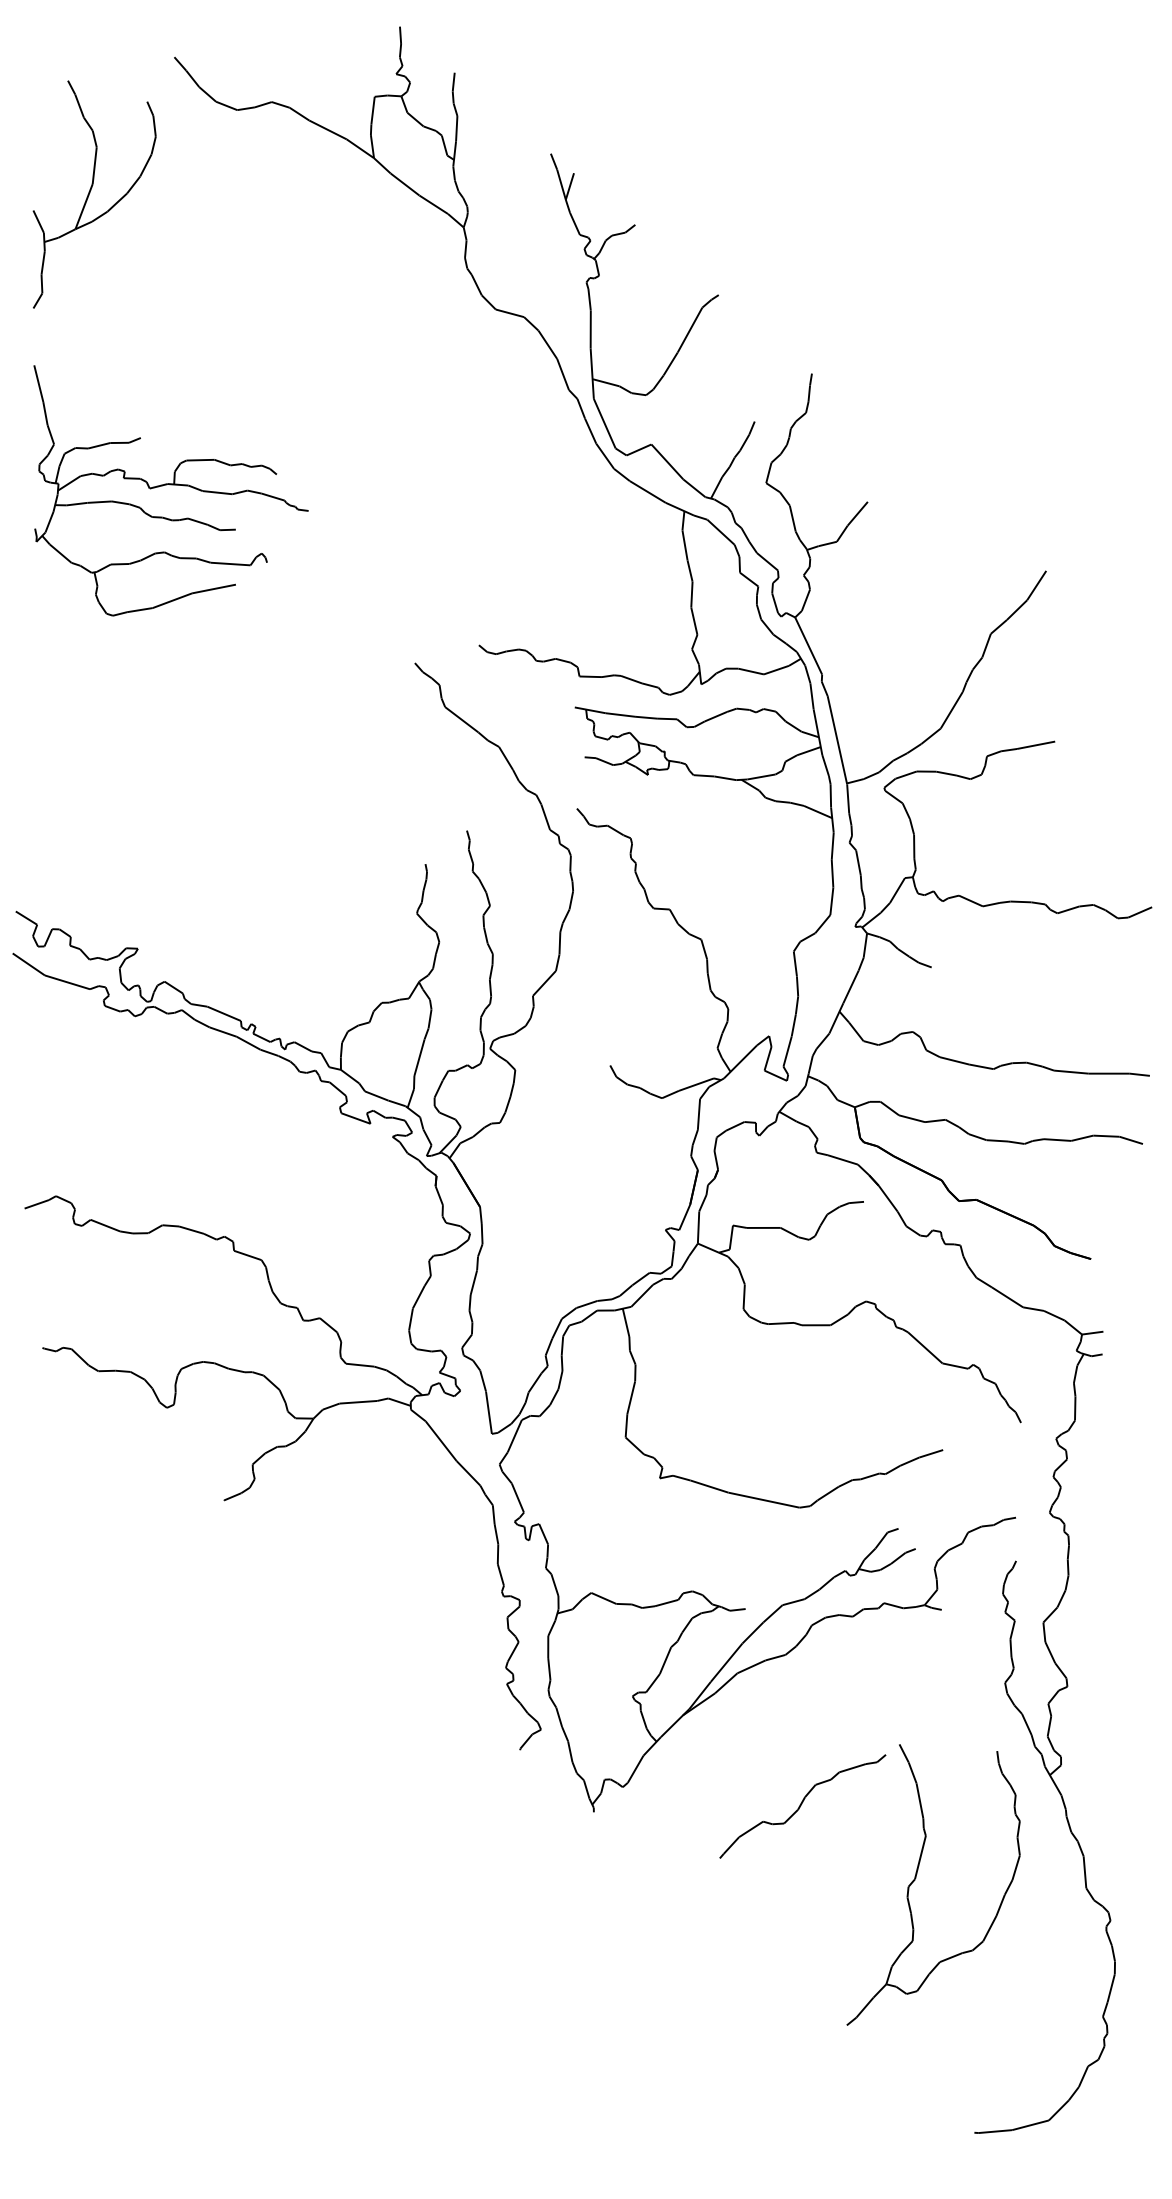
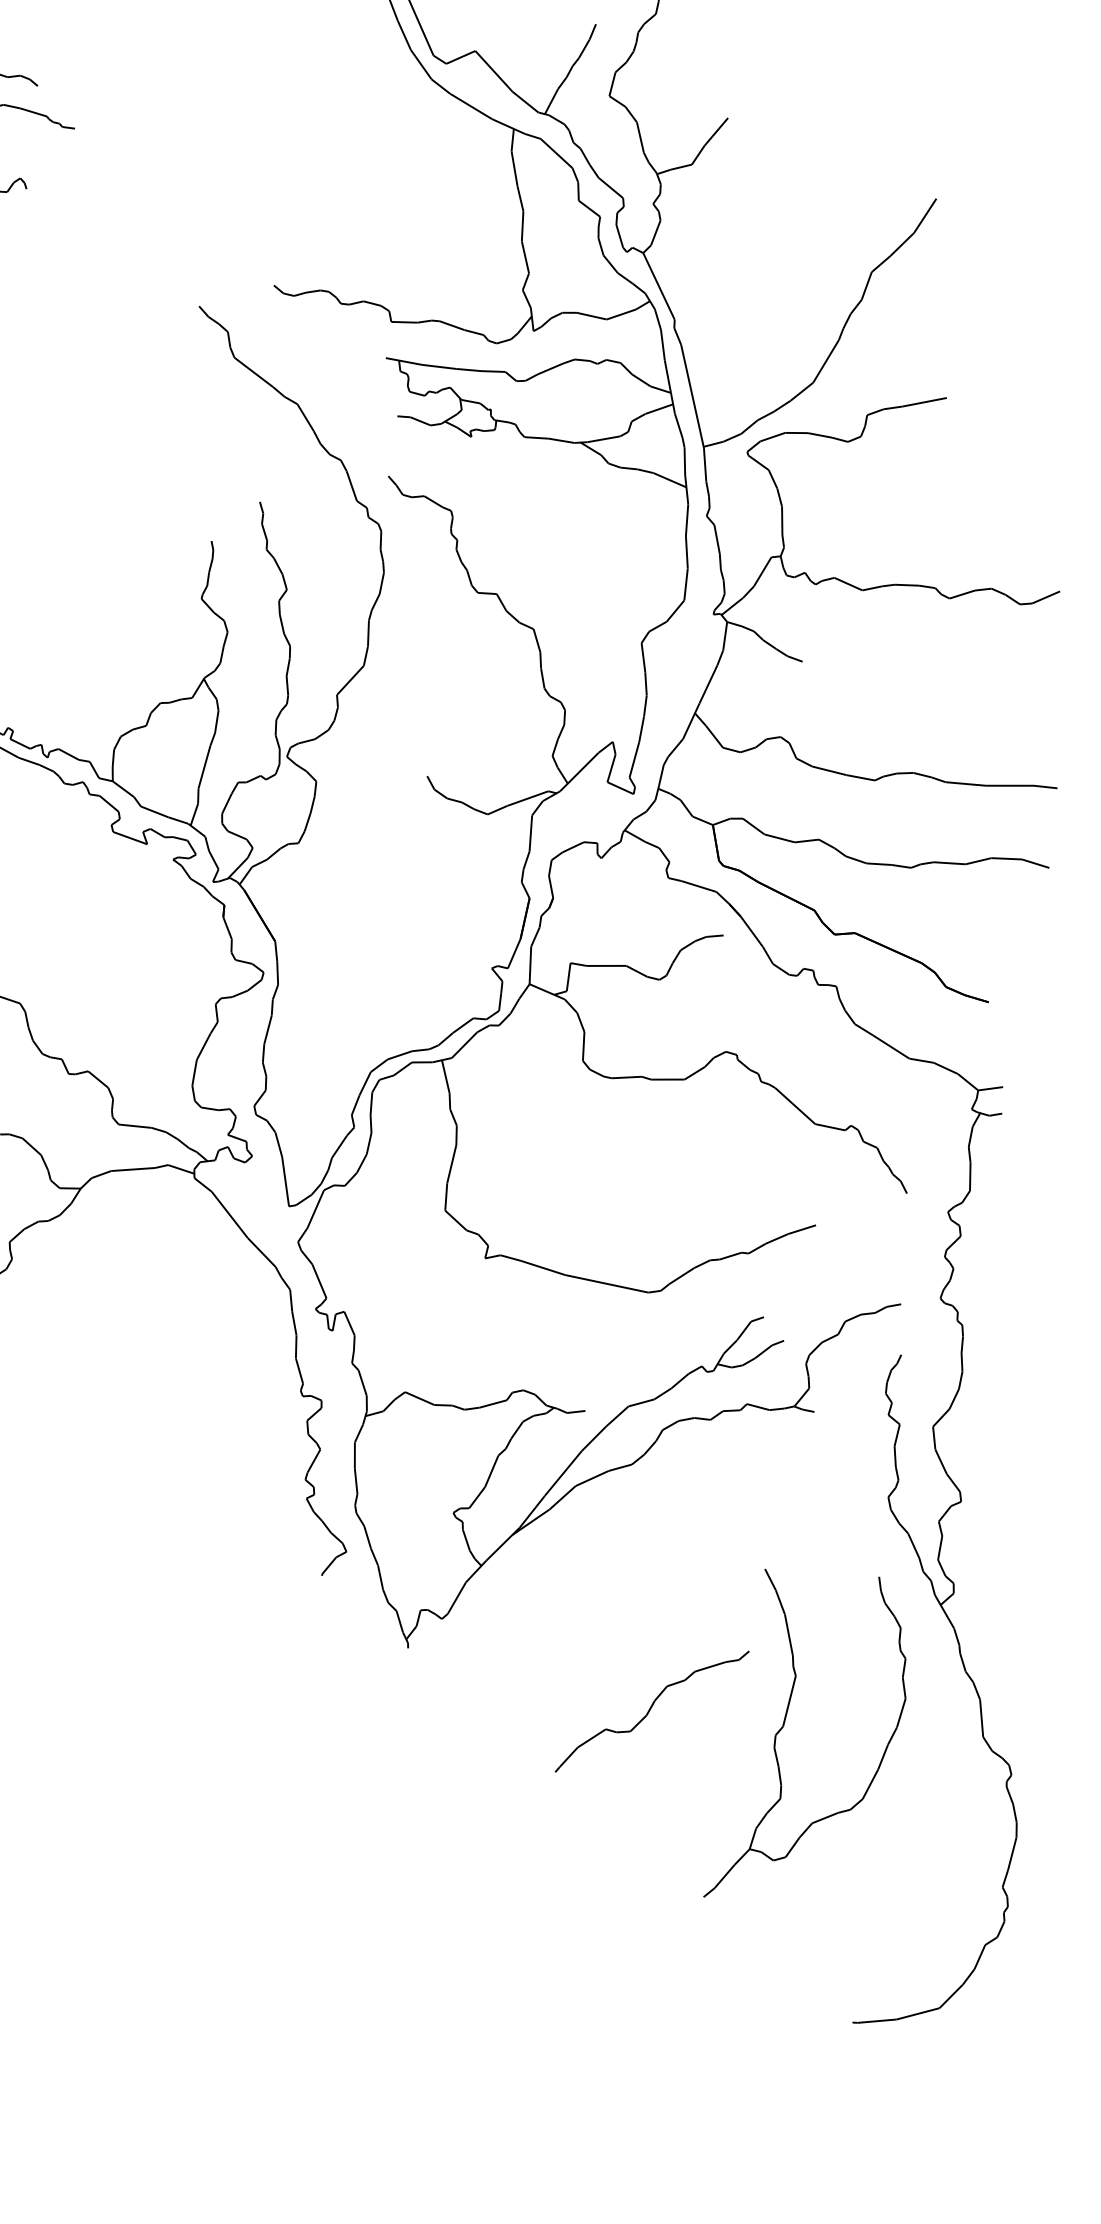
curve: (801, 1805) -> (650, 1710), moved

